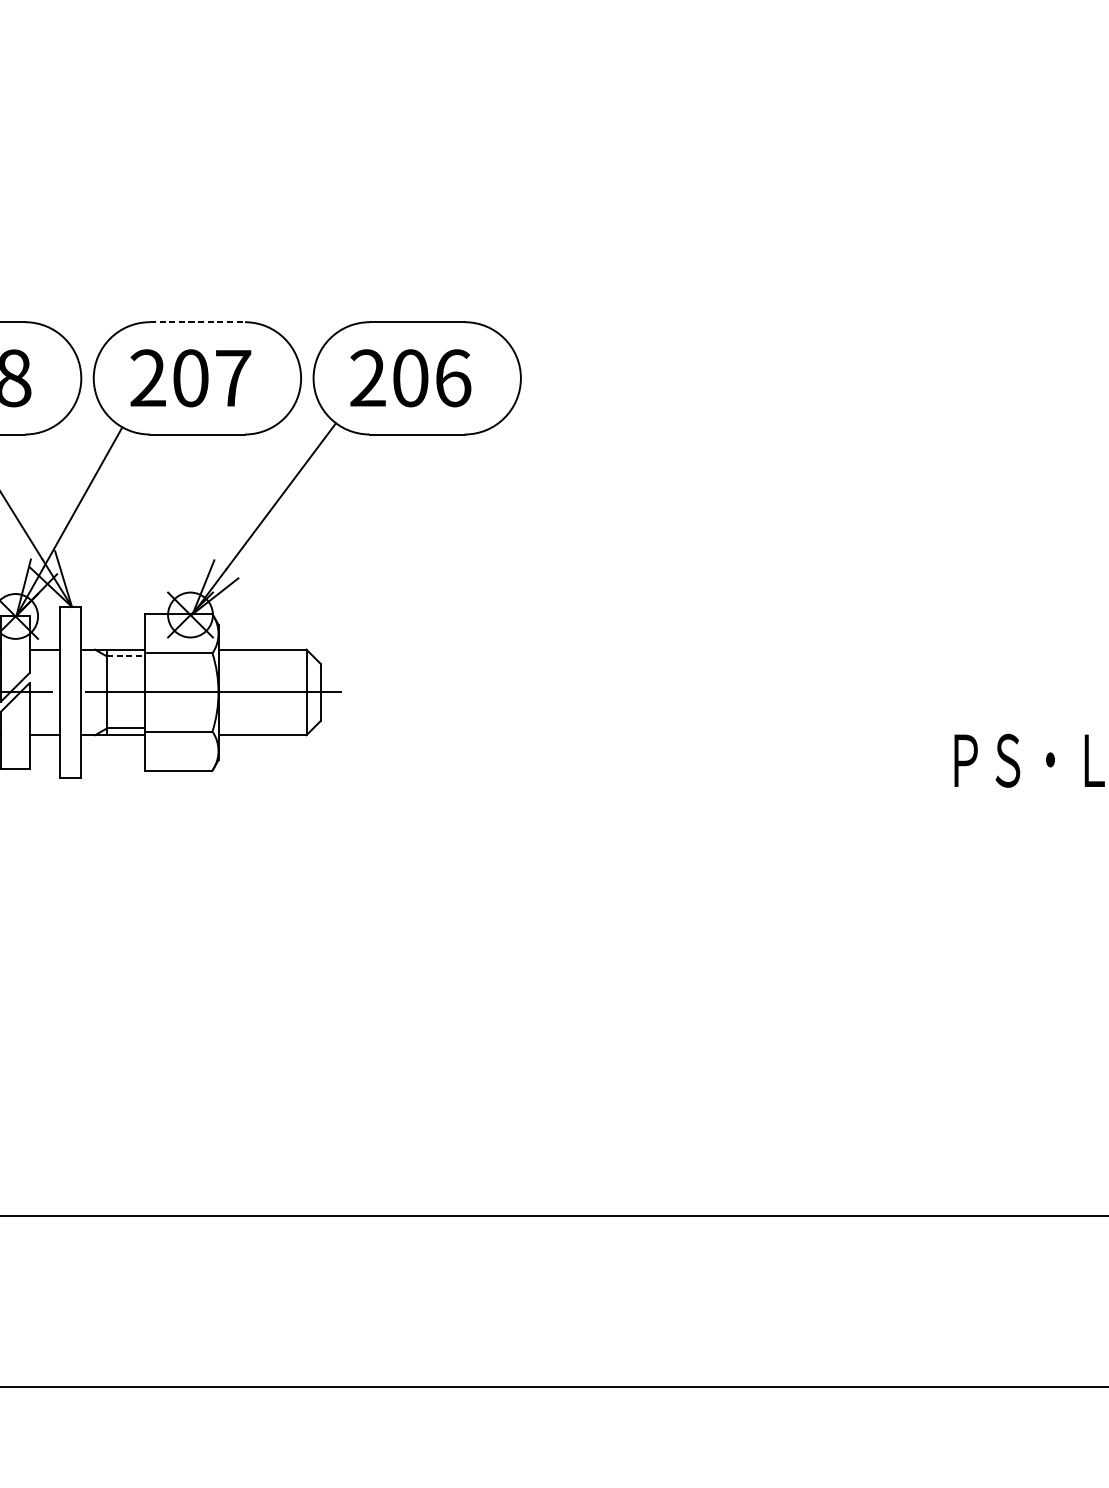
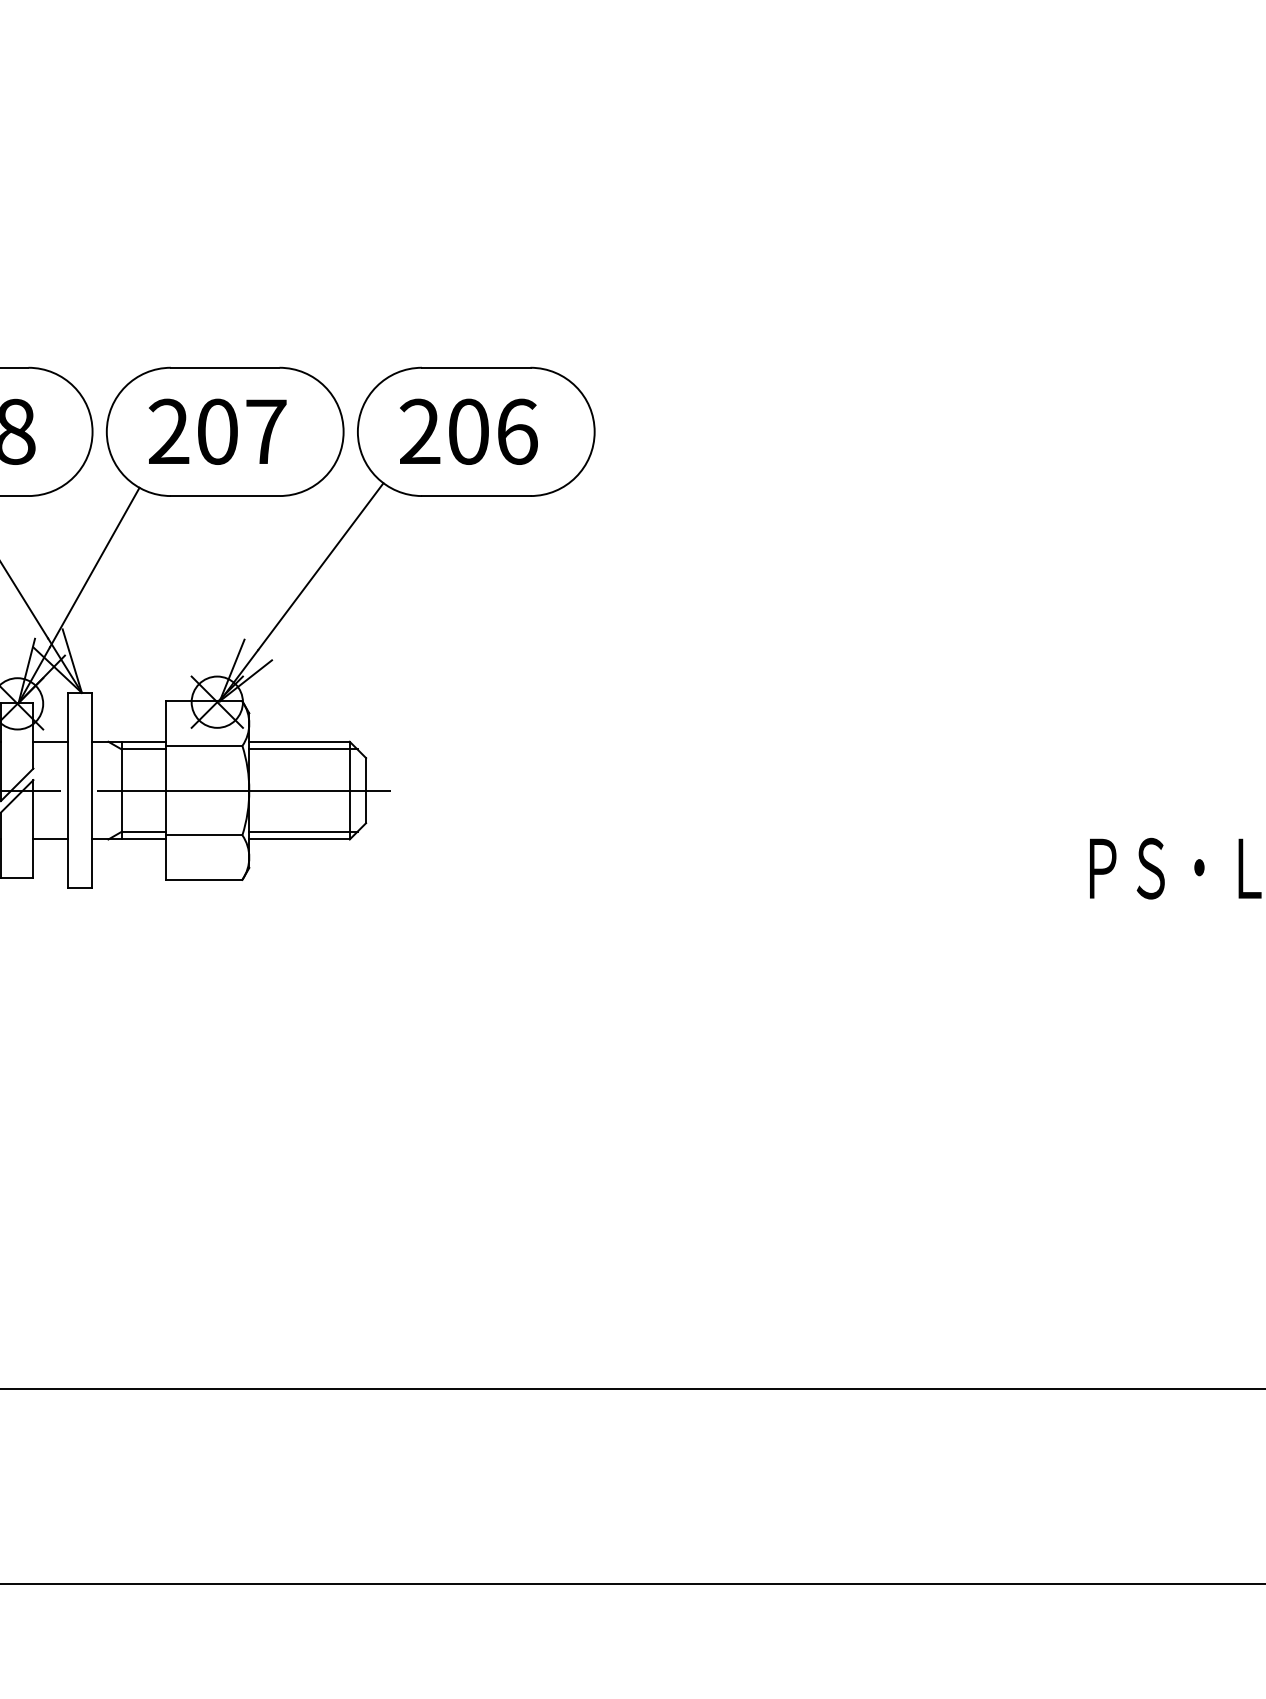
line: (197, 321) -> (225, 367), dashed -> solid
line: (126, 656) -> (144, 749), dashed -> solid
line: (265, 656) -> (303, 749), added
line: (265, 728) -> (303, 831), added

